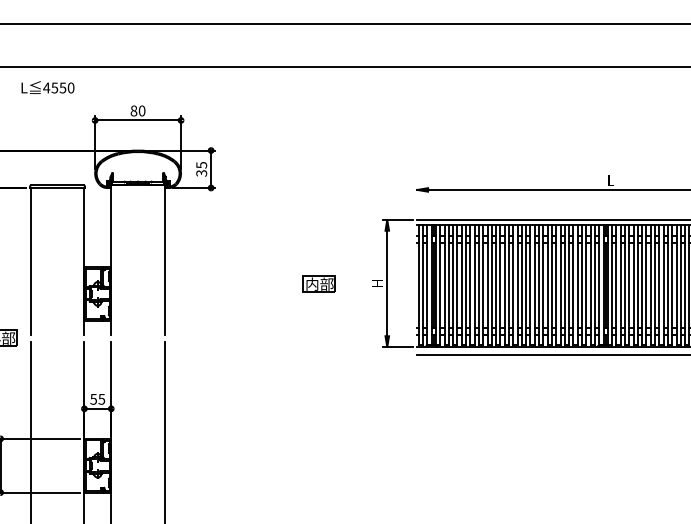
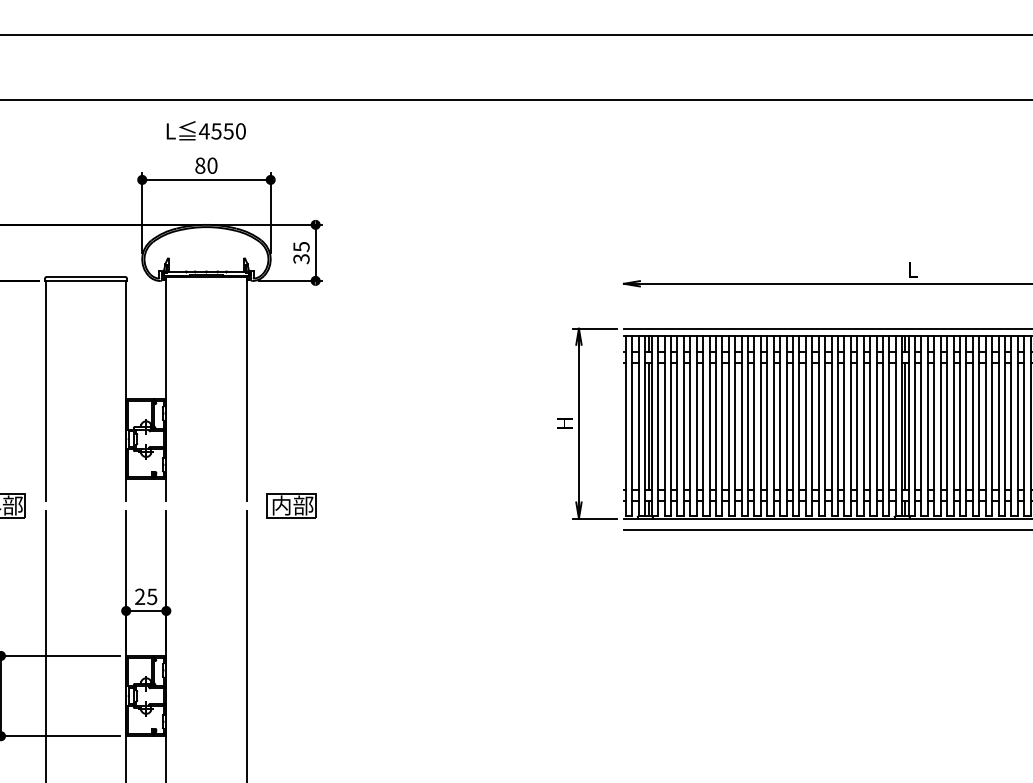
text: (47, 87) -> (205, 130), moved
part: (318, 283) -> (290, 504), moved
text: (93, 398) -> (139, 595), 55 -> 25

